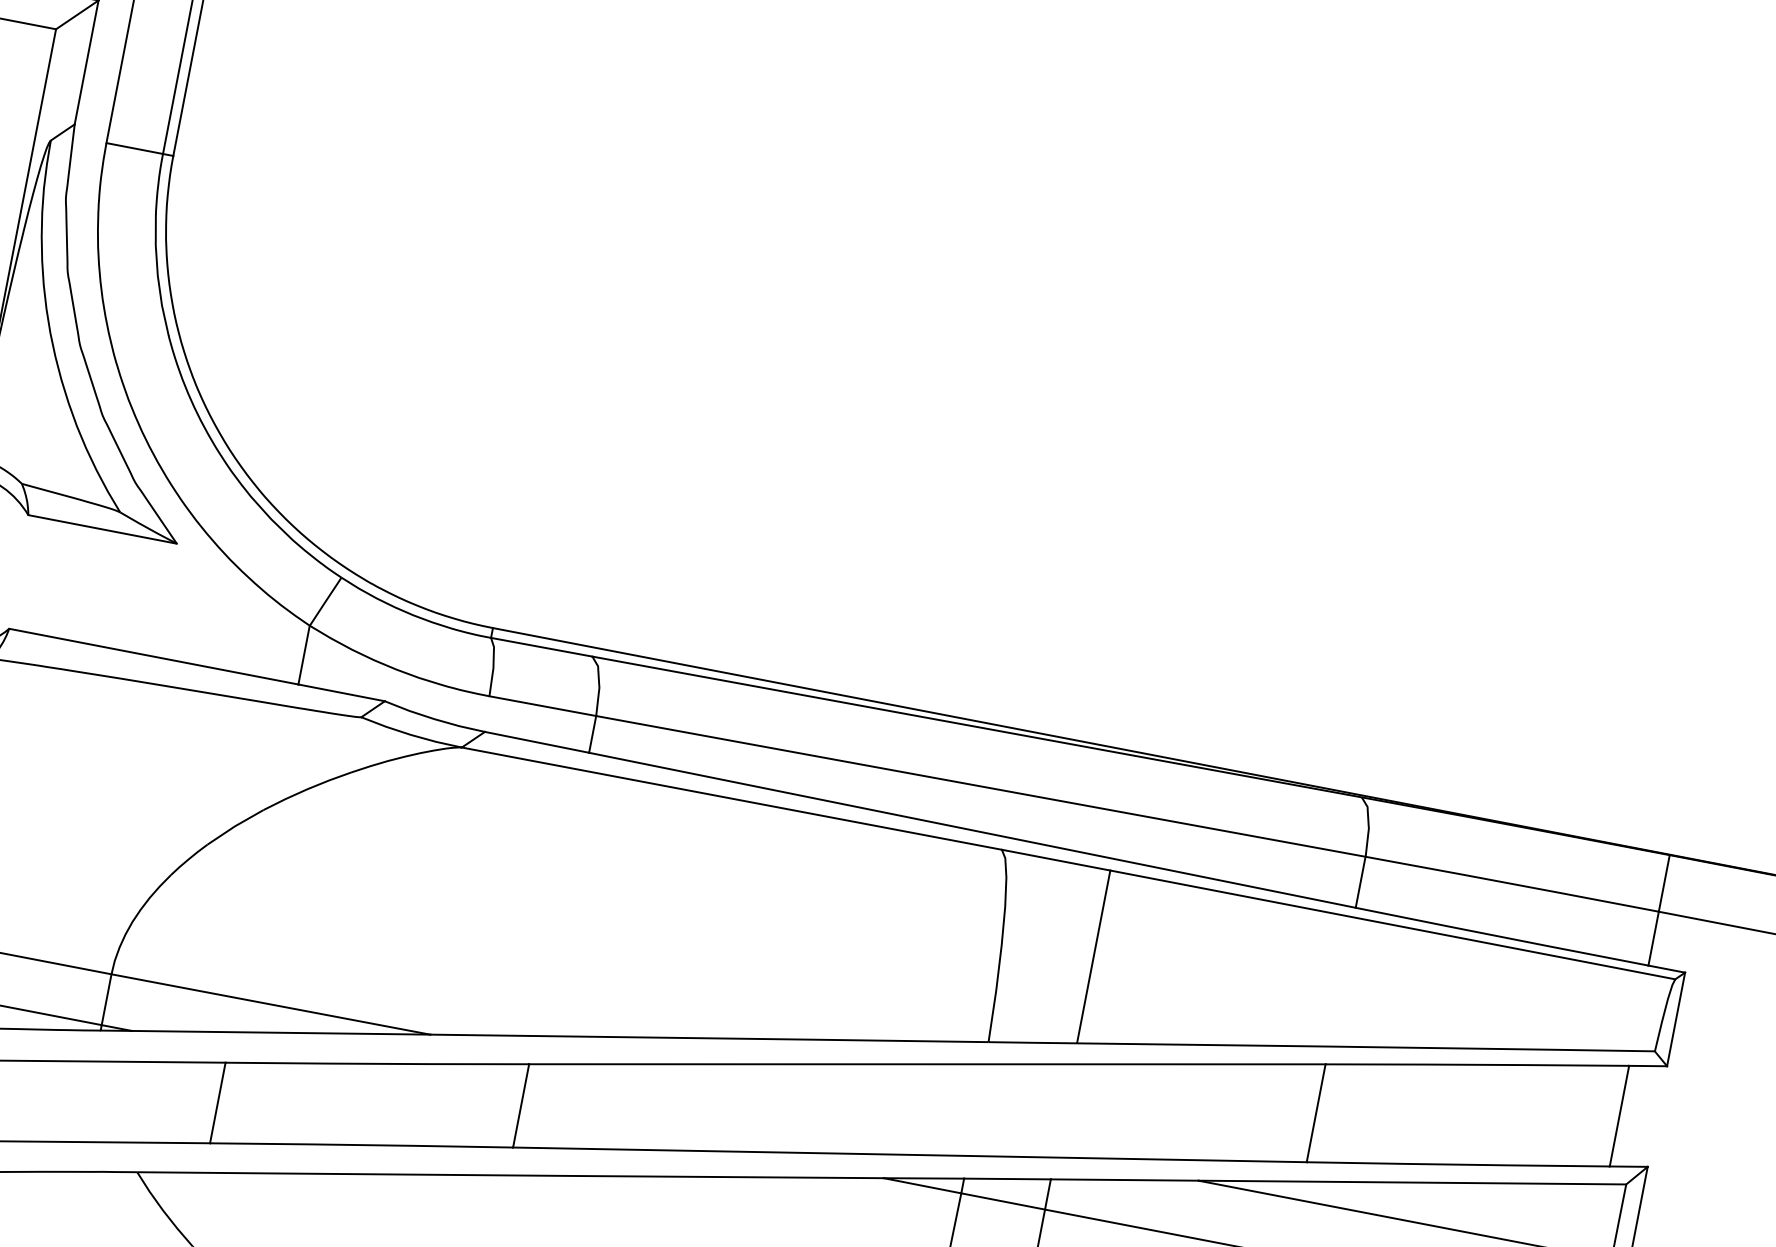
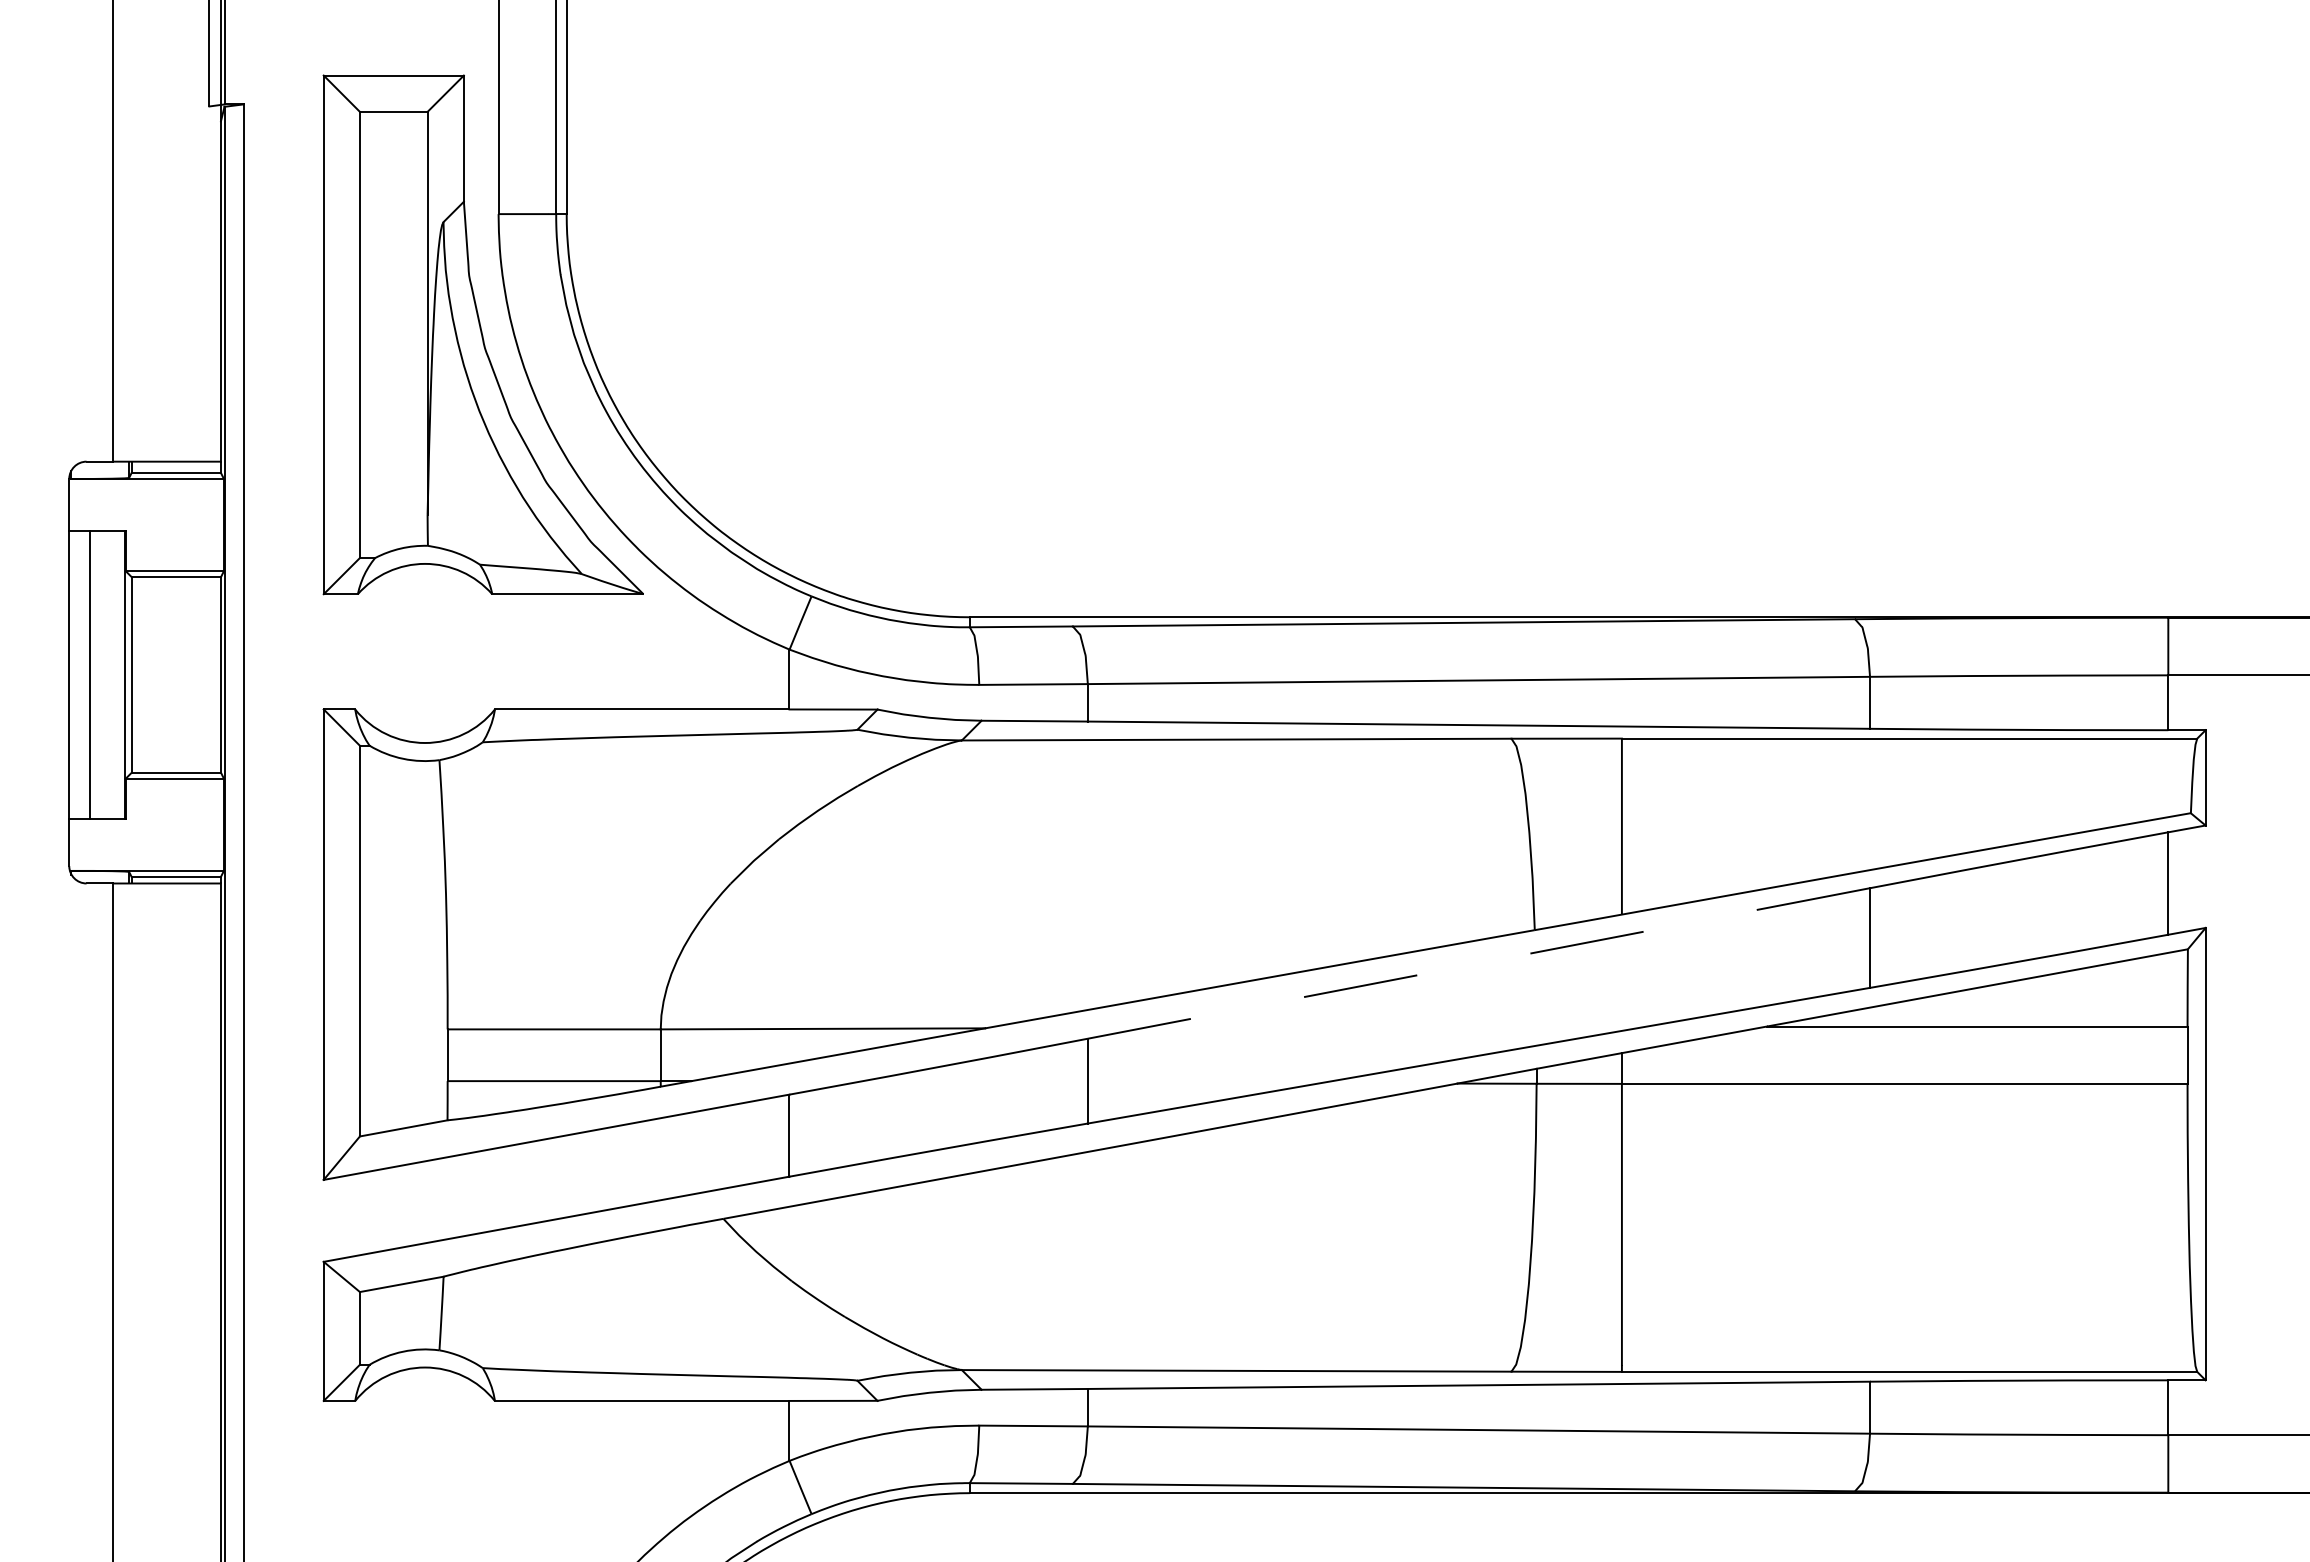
line: (926, 1064) -> (1478, 963), solid -> dashed

